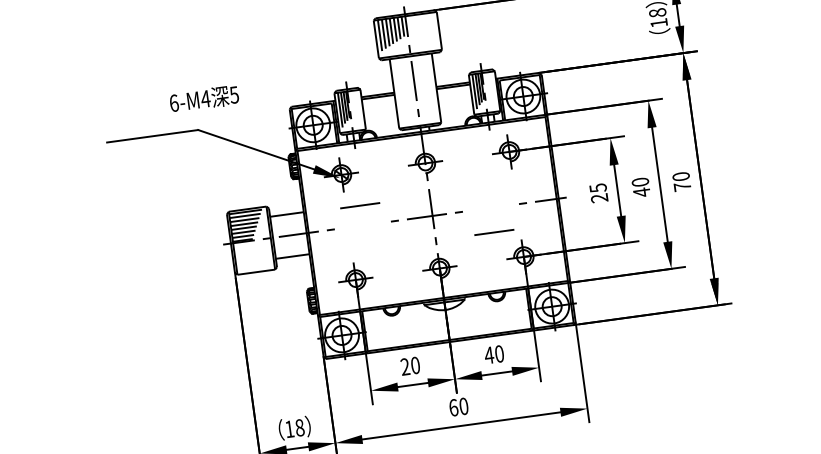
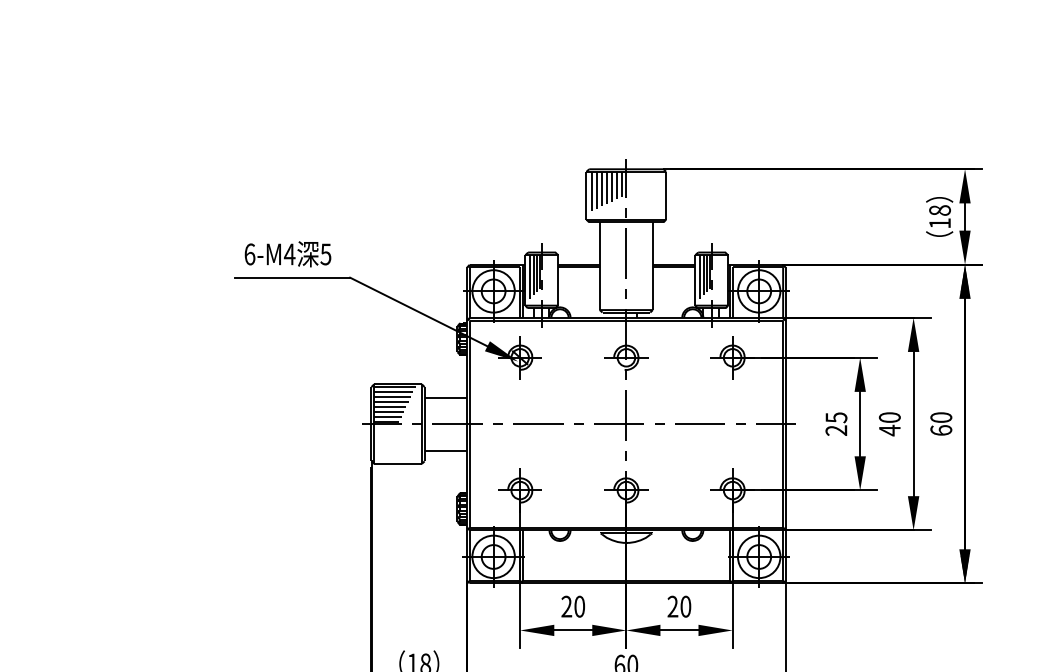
text: (203, 99) -> (287, 254), moved
text: (682, 186) -> (941, 430), 70 -> 60
line: (360, 205) -> (538, 423), moved
line: (493, 232) -> (699, 423), moved
text: (488, 355) -> (672, 606), 40 -> 20

